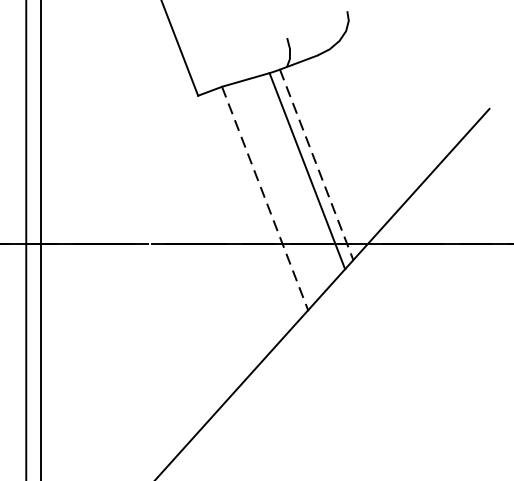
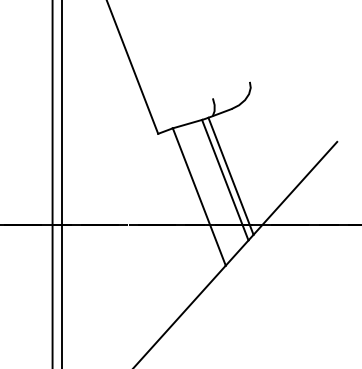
line: (317, 165) -> (231, 176), dashed -> solid
line: (265, 199) -> (199, 197), dashed -> solid

